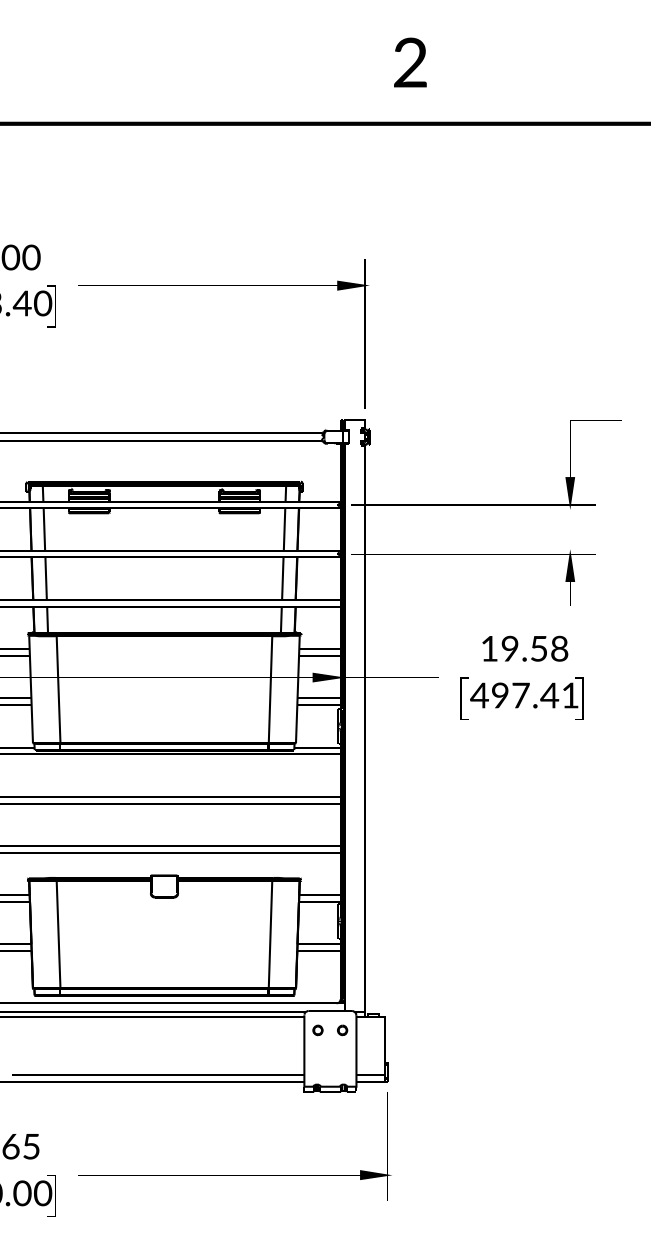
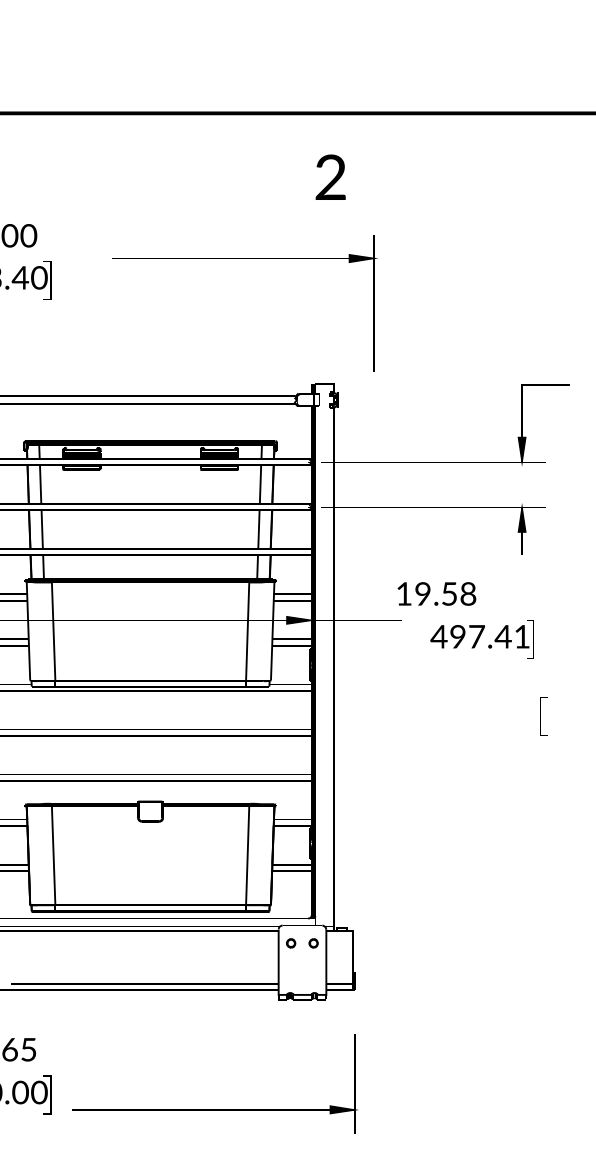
text: (410, 61) -> (330, 176), moved
part: (223, 285) -> (244, 258), moved
text: (524, 648) -> (436, 593), moved
line: (461, 698) -> (540, 716), moved
part: (235, 1174) -> (215, 1109), moved

